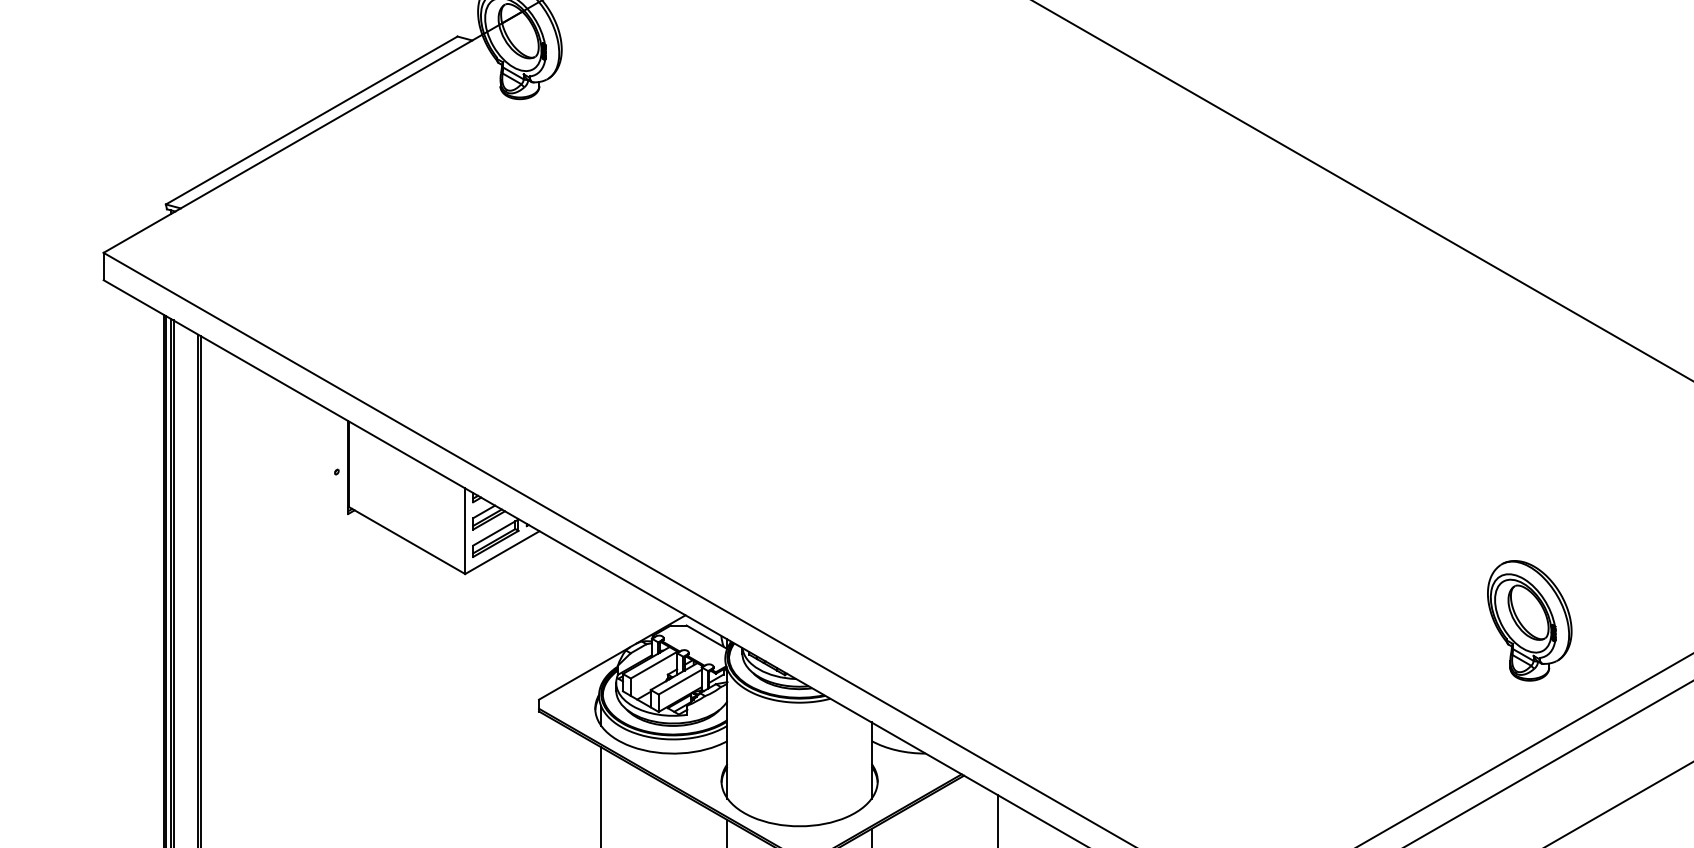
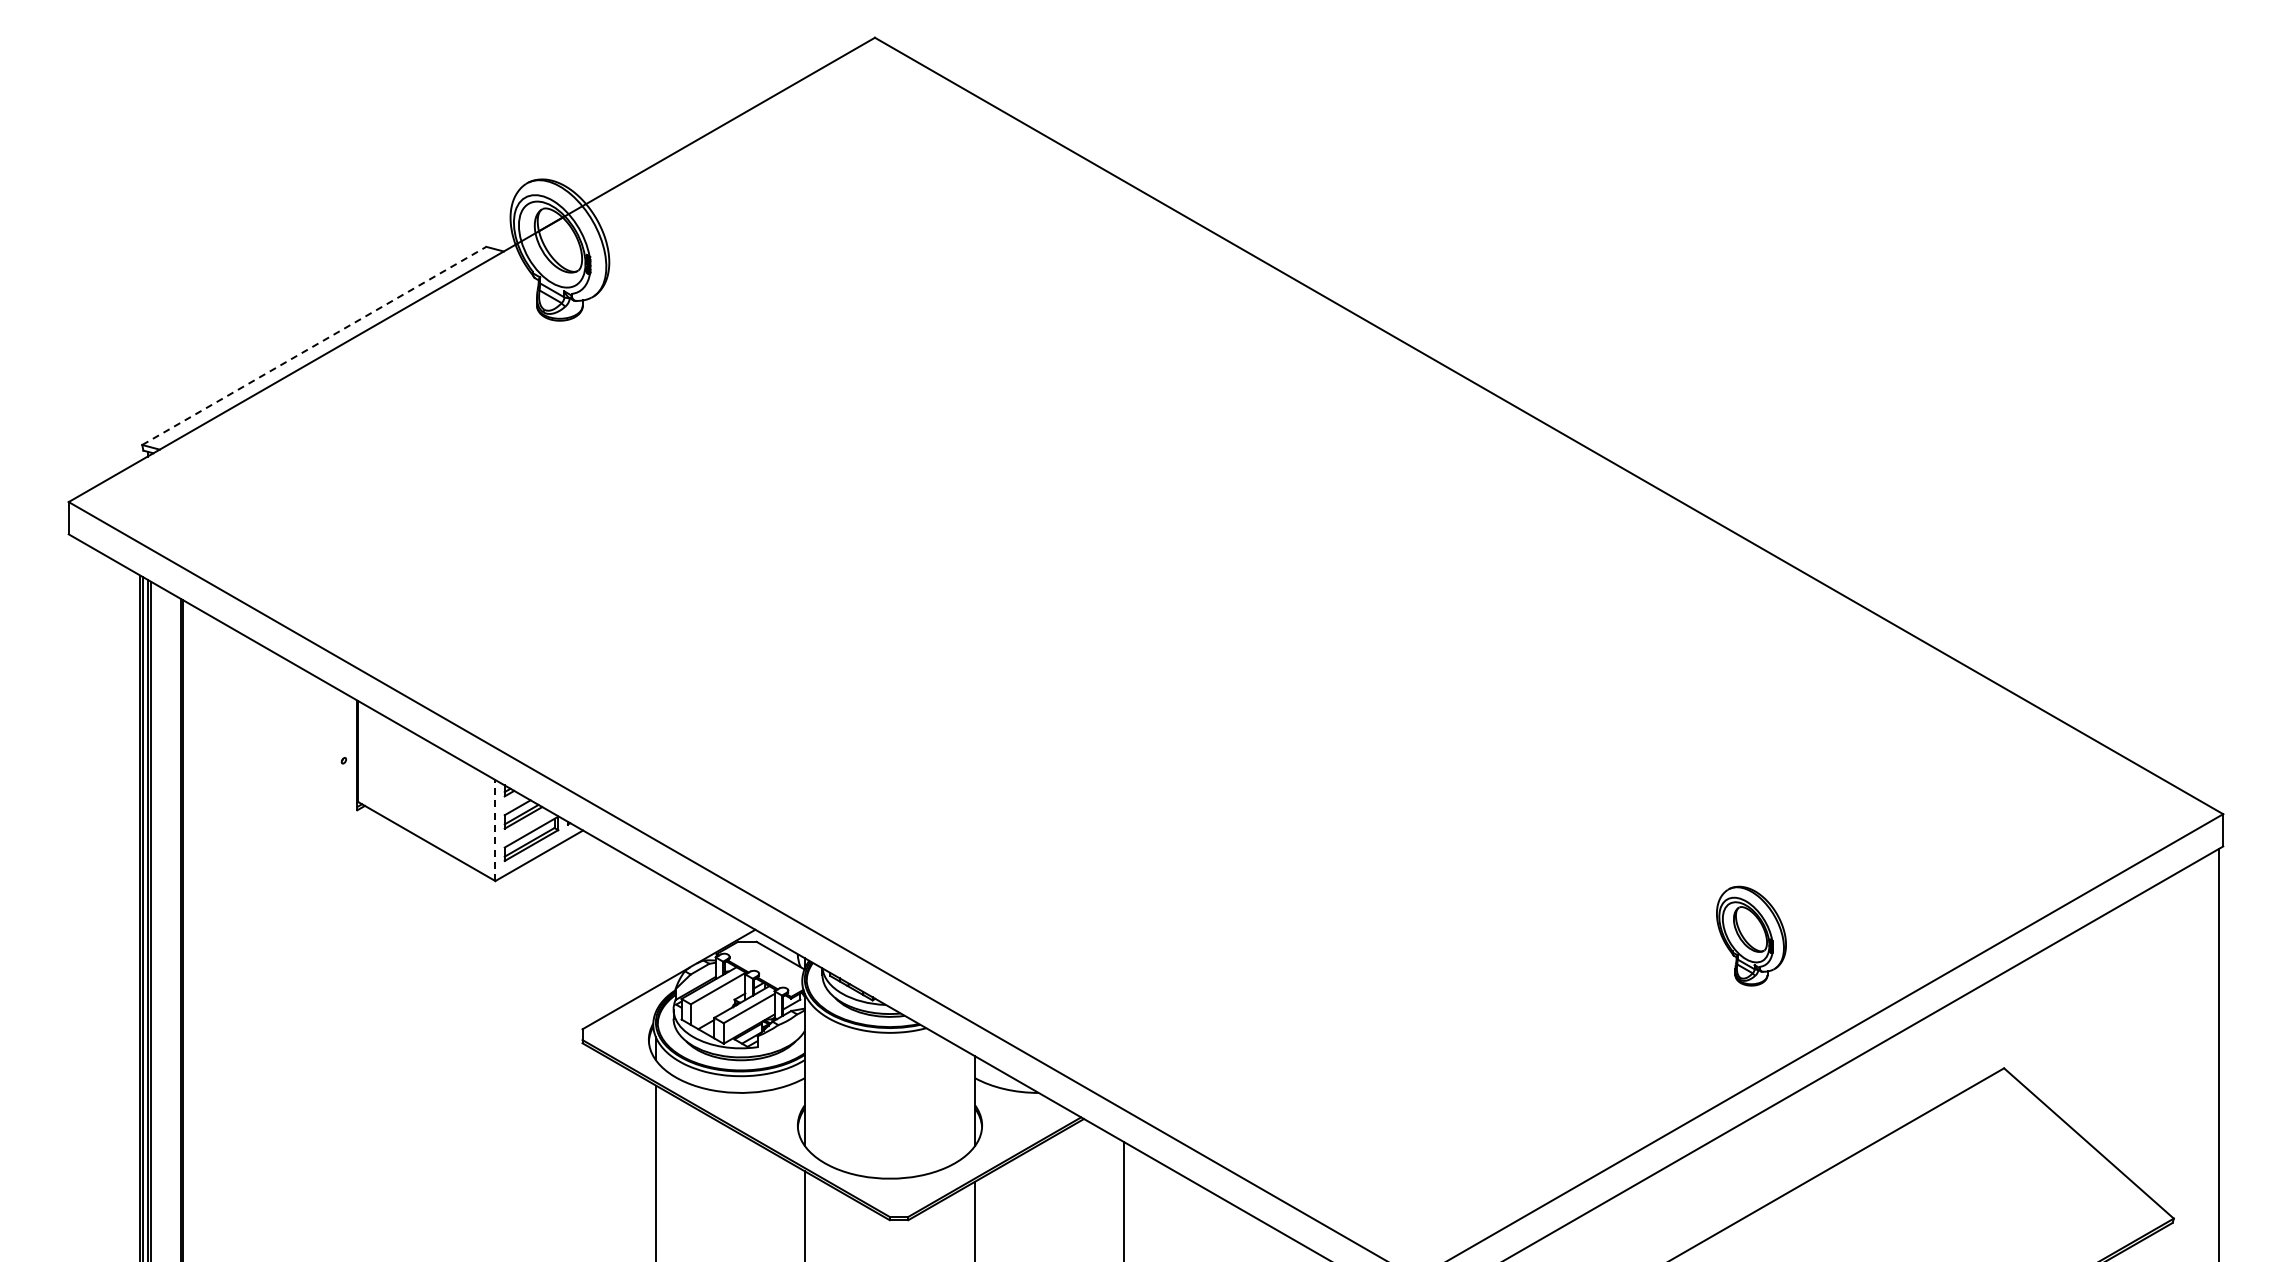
line: (311, 120) -> (314, 345), solid -> dashed
line: (465, 531) -> (495, 830), solid -> dashed
part: (1529, 620) -> (1751, 935), size x0.7

